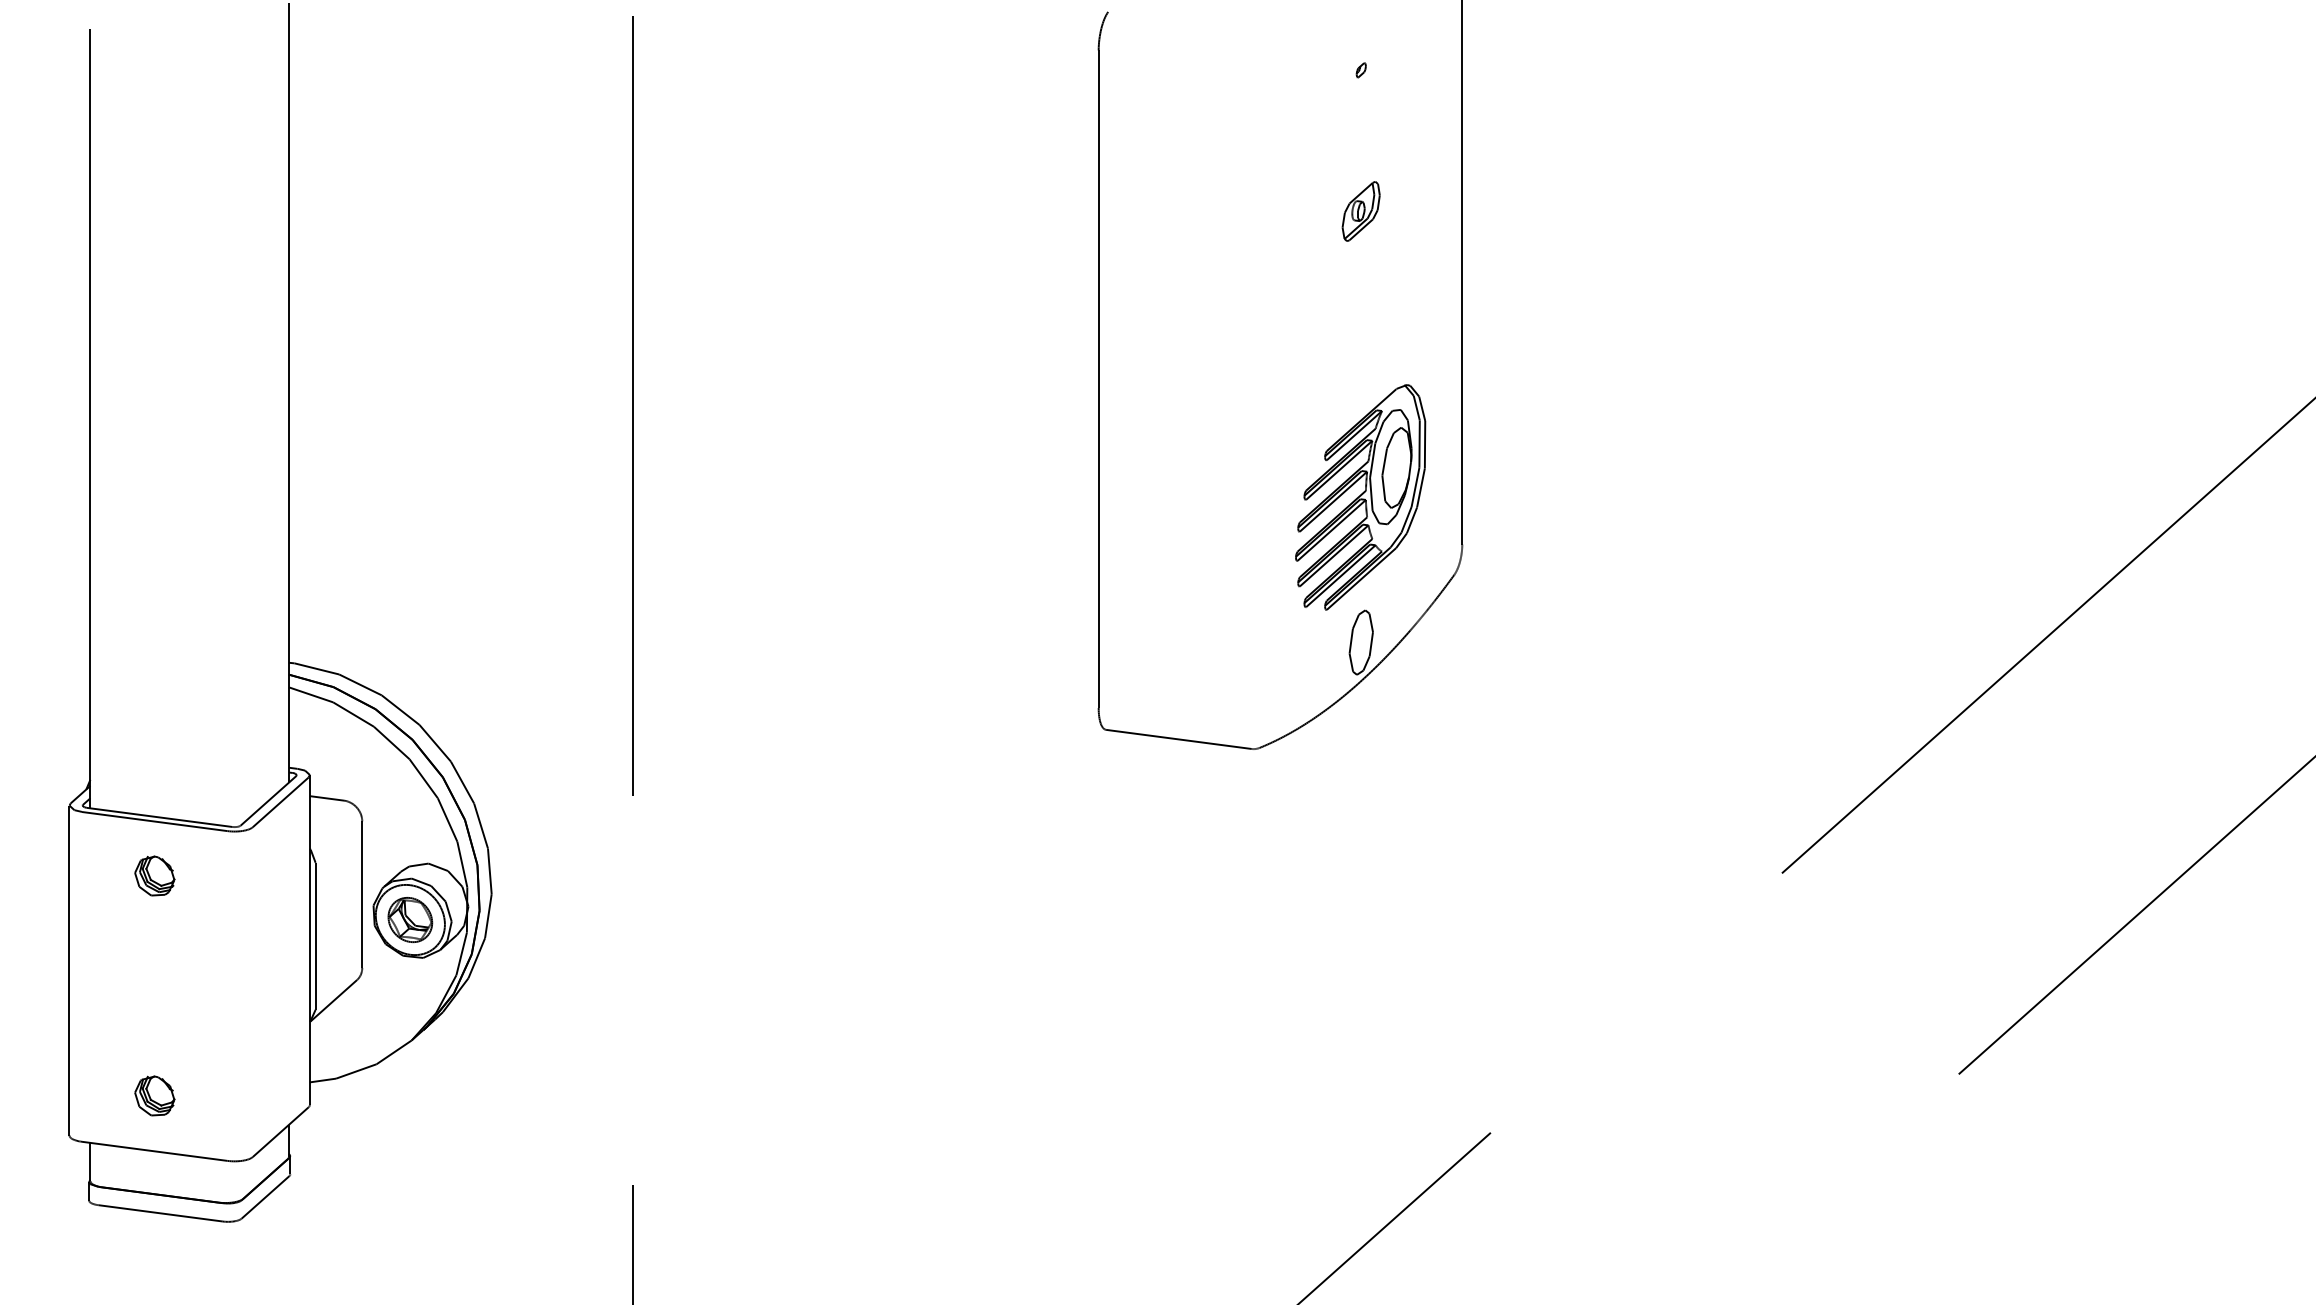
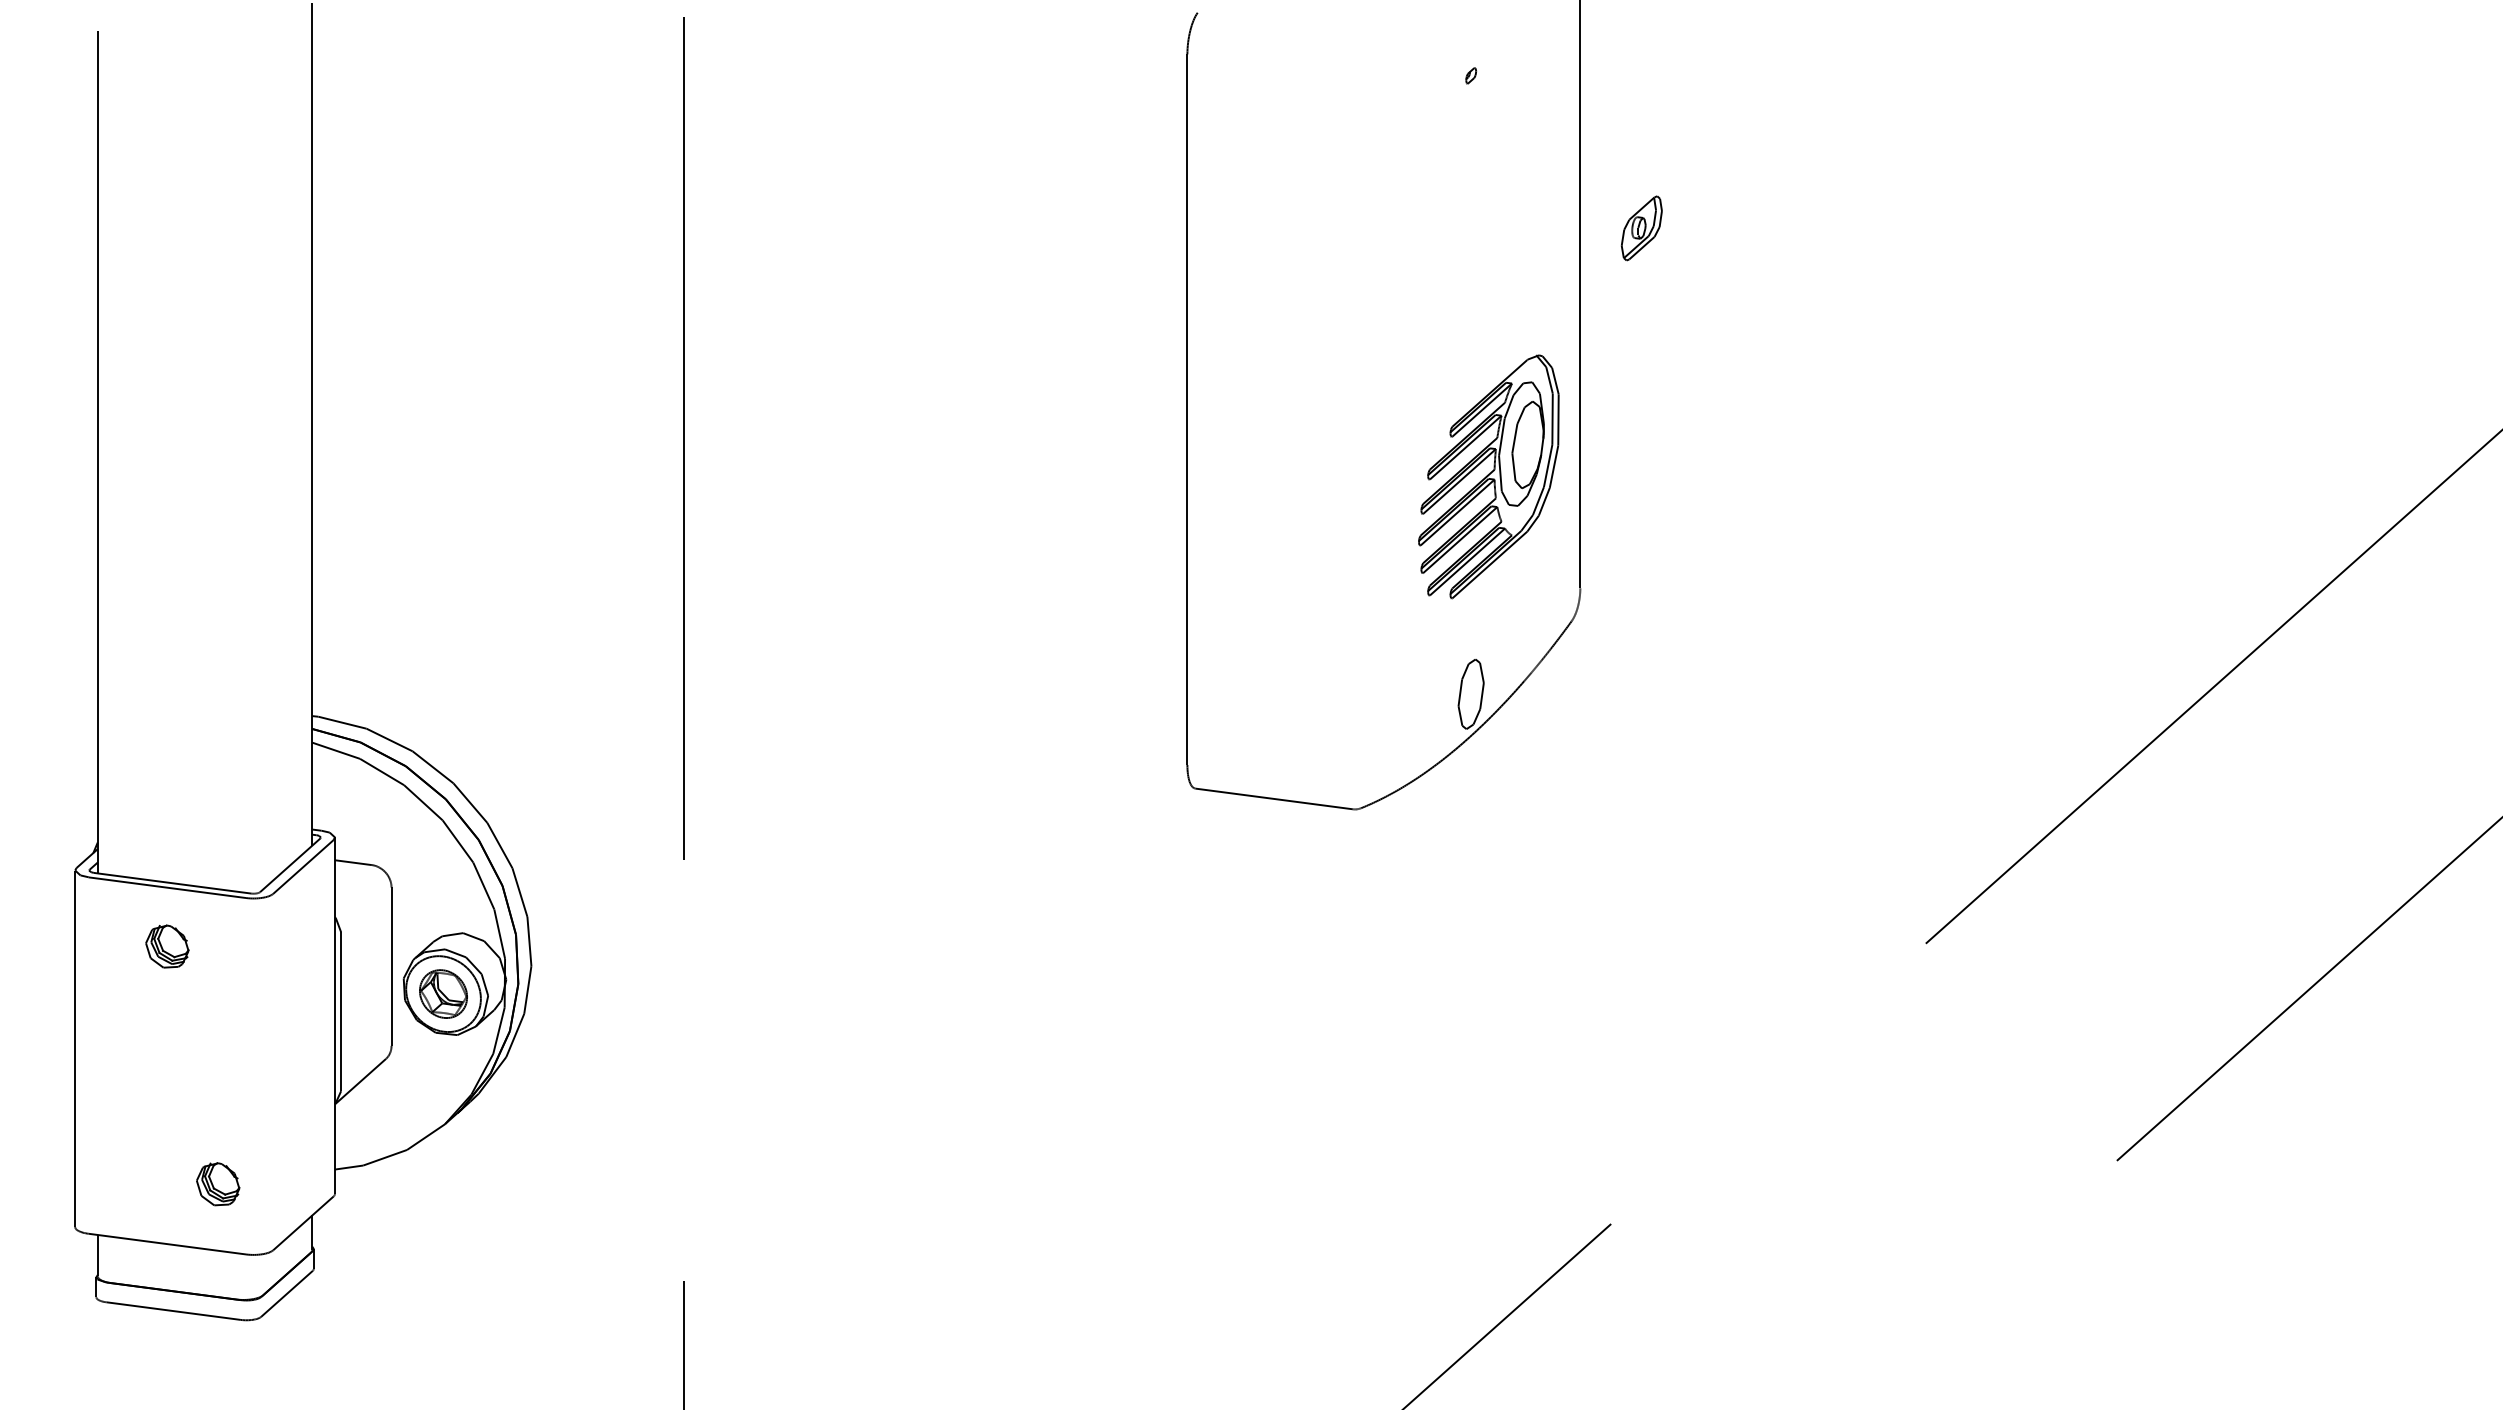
part: (1360, 211) -> (1641, 228), moved
part: (1360, 497) -> (1488, 476), moved
part: (154, 1095) -> (217, 1183), moved

